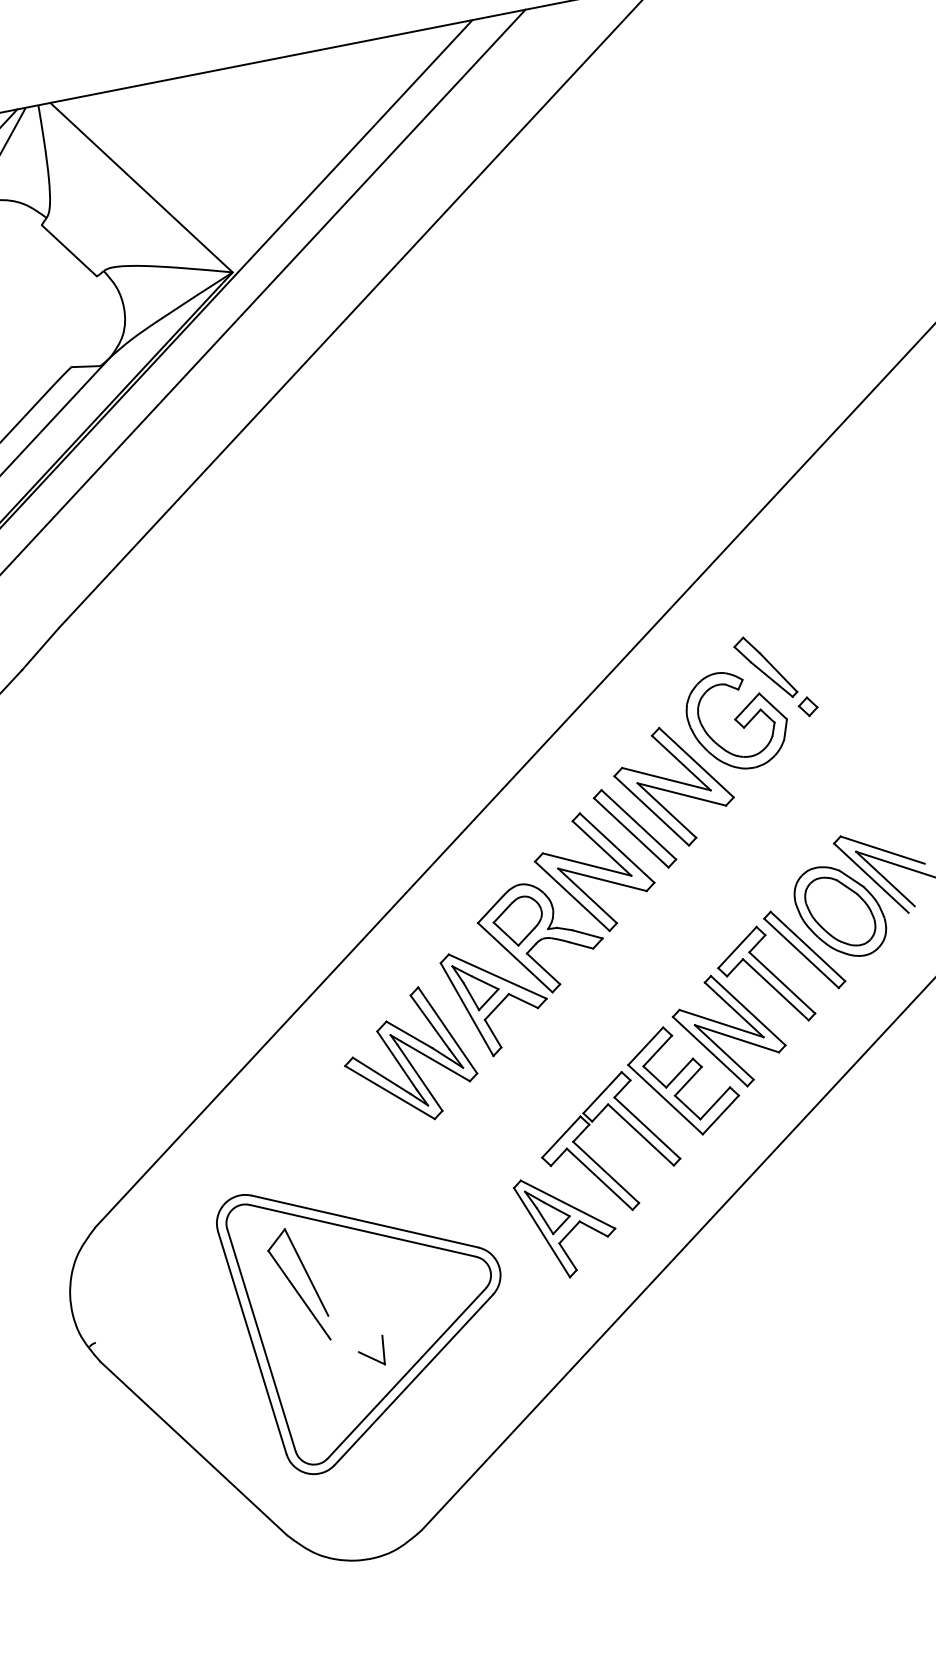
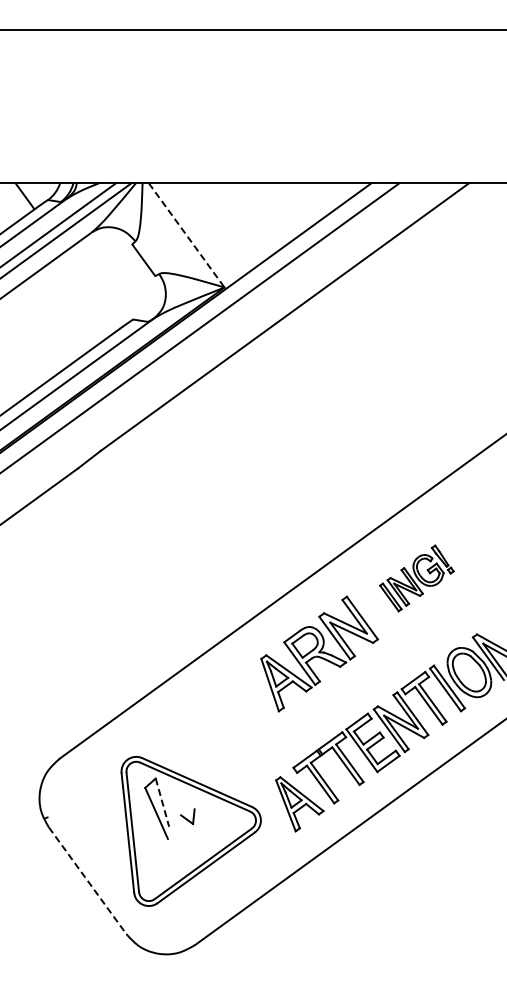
line: (143, 187) -> (187, 235), solid -> dashed
part: (705, 752) -> (416, 578), size x0.6
part: (407, 1055) -> (235, 702), removed
line: (306, 1274) -> (162, 803), solid -> dashed
part: (371, 1352) -> (187, 816), moved
line: (193, 1448) -> (87, 880), solid -> dashed

